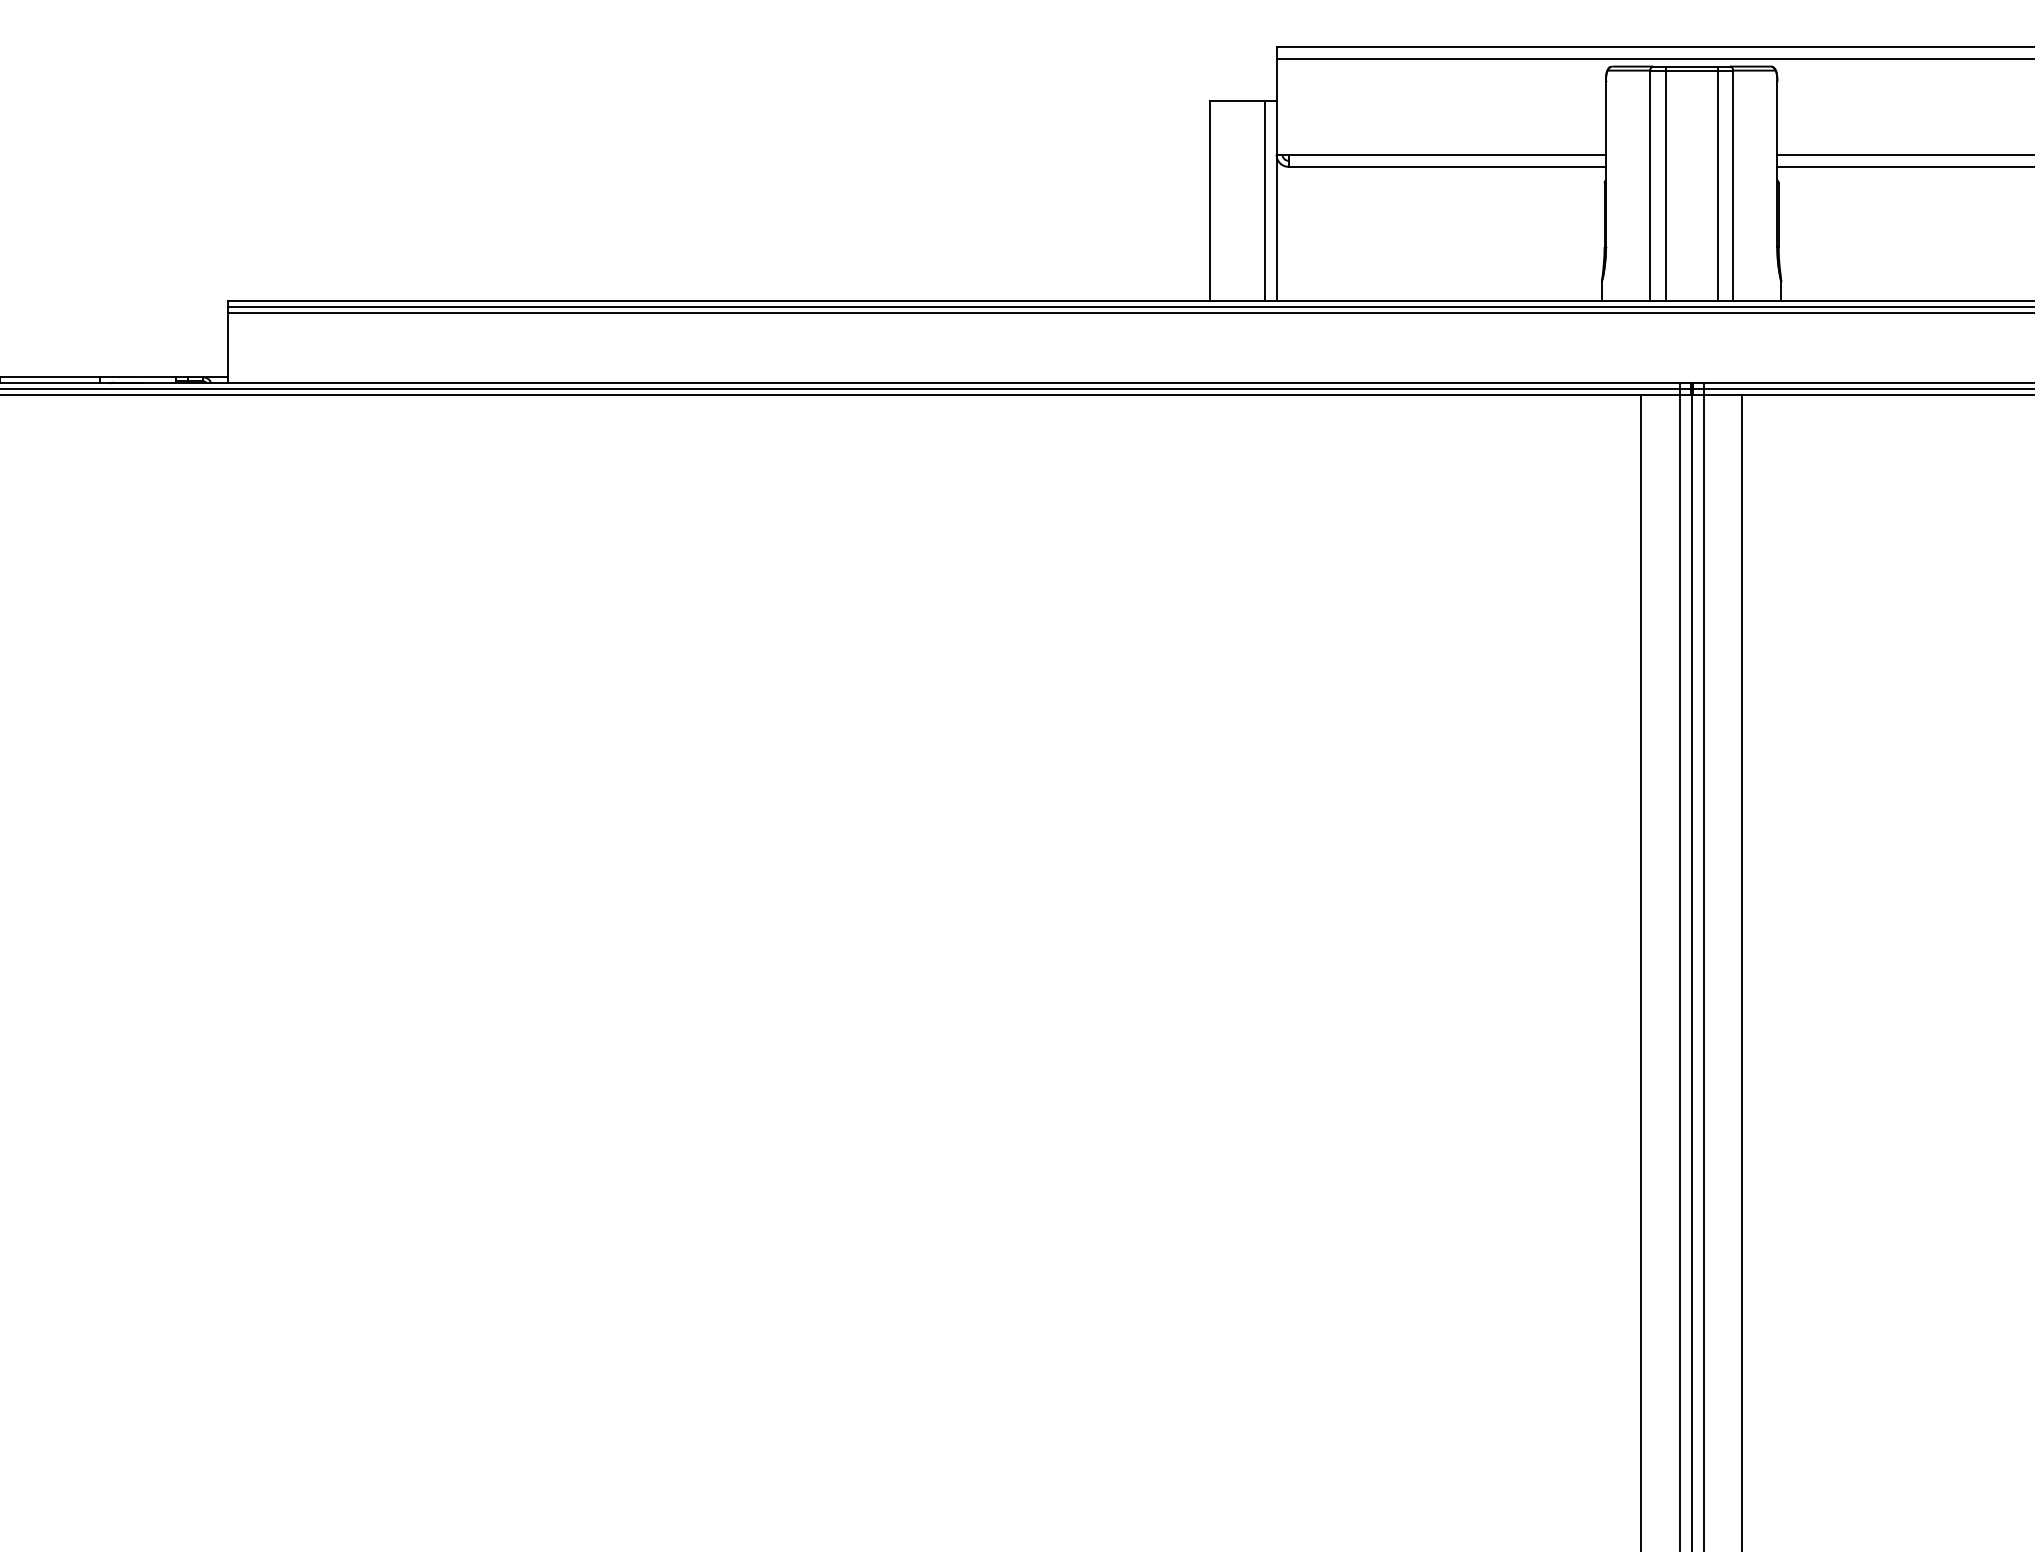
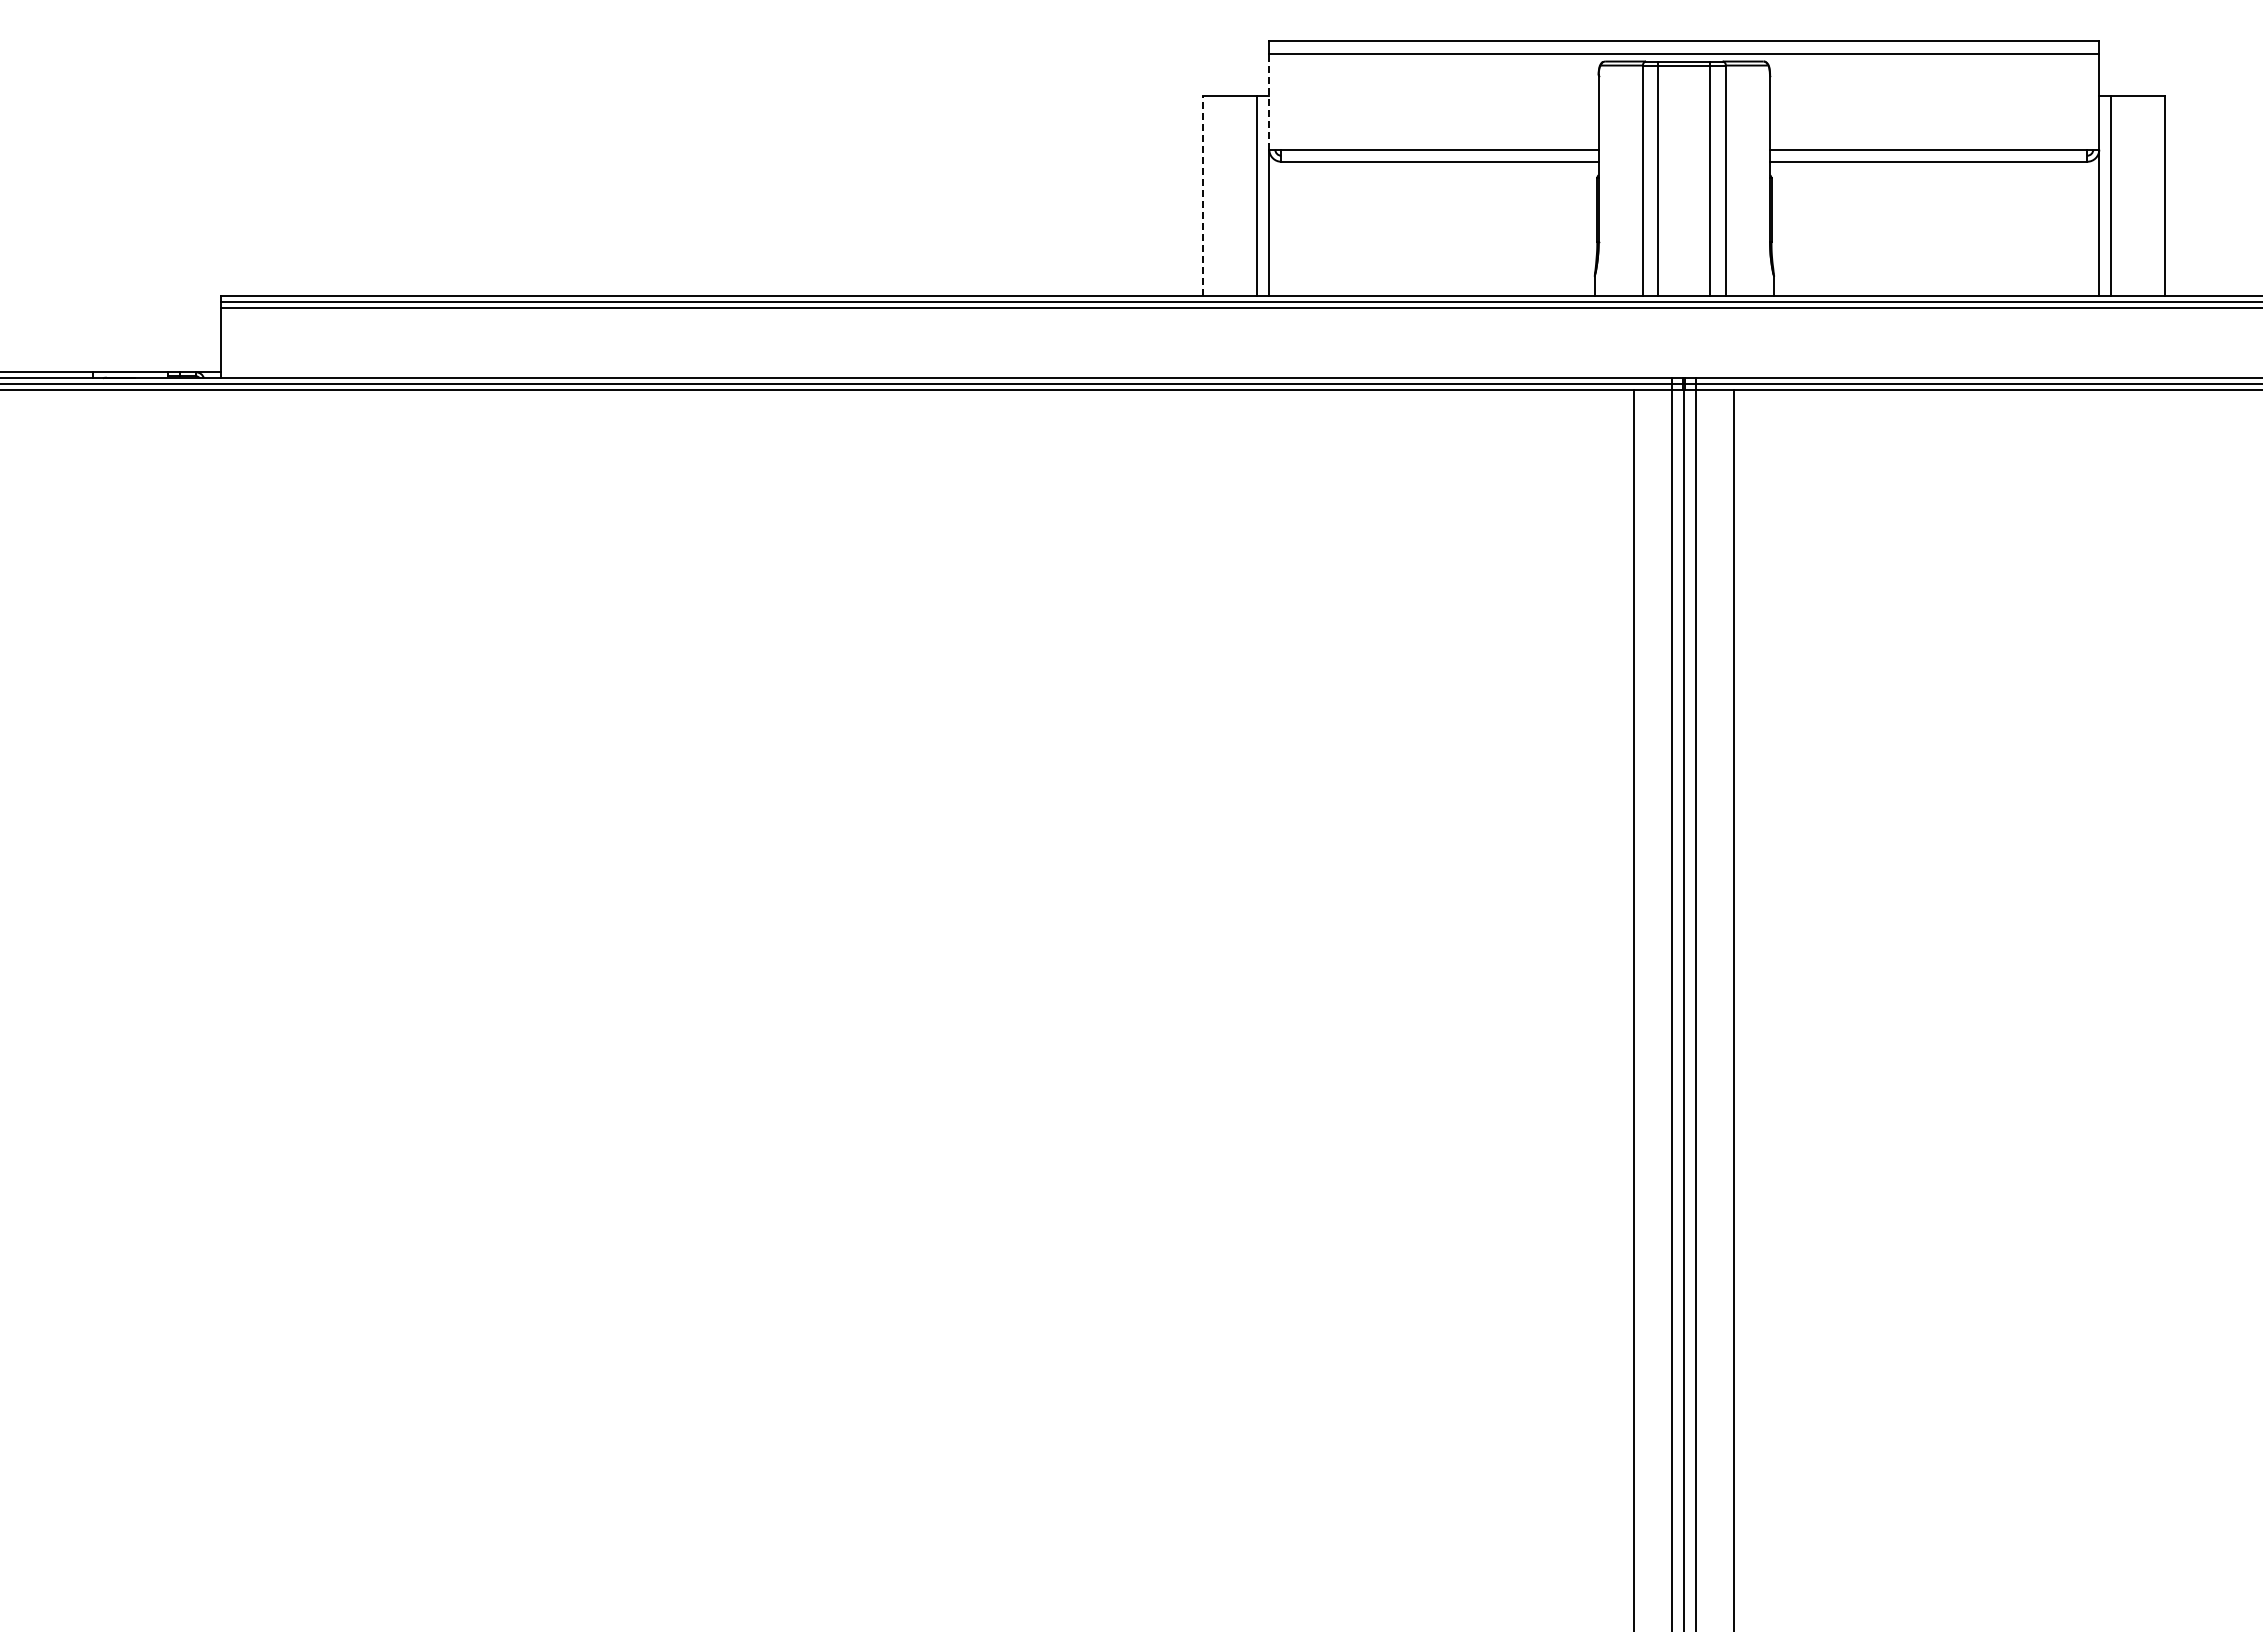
line: (1276, 106) -> (1269, 101), solid -> dashed
line: (1210, 200) -> (1203, 195), solid -> dashed

